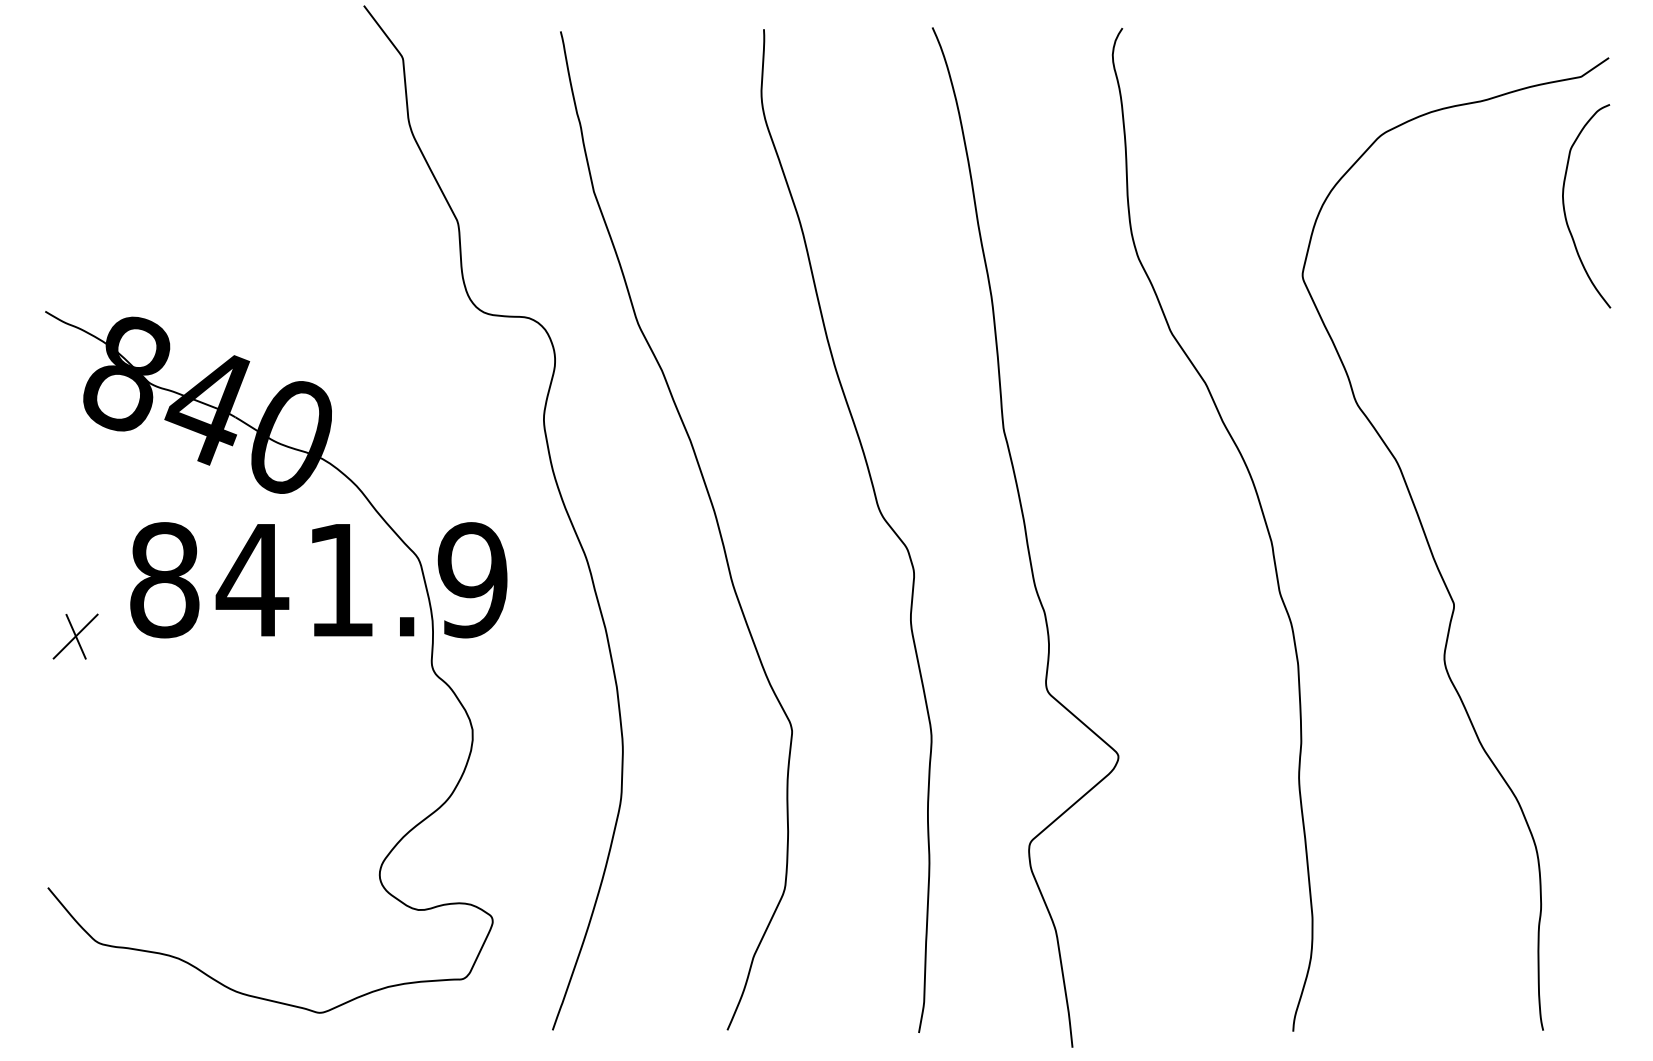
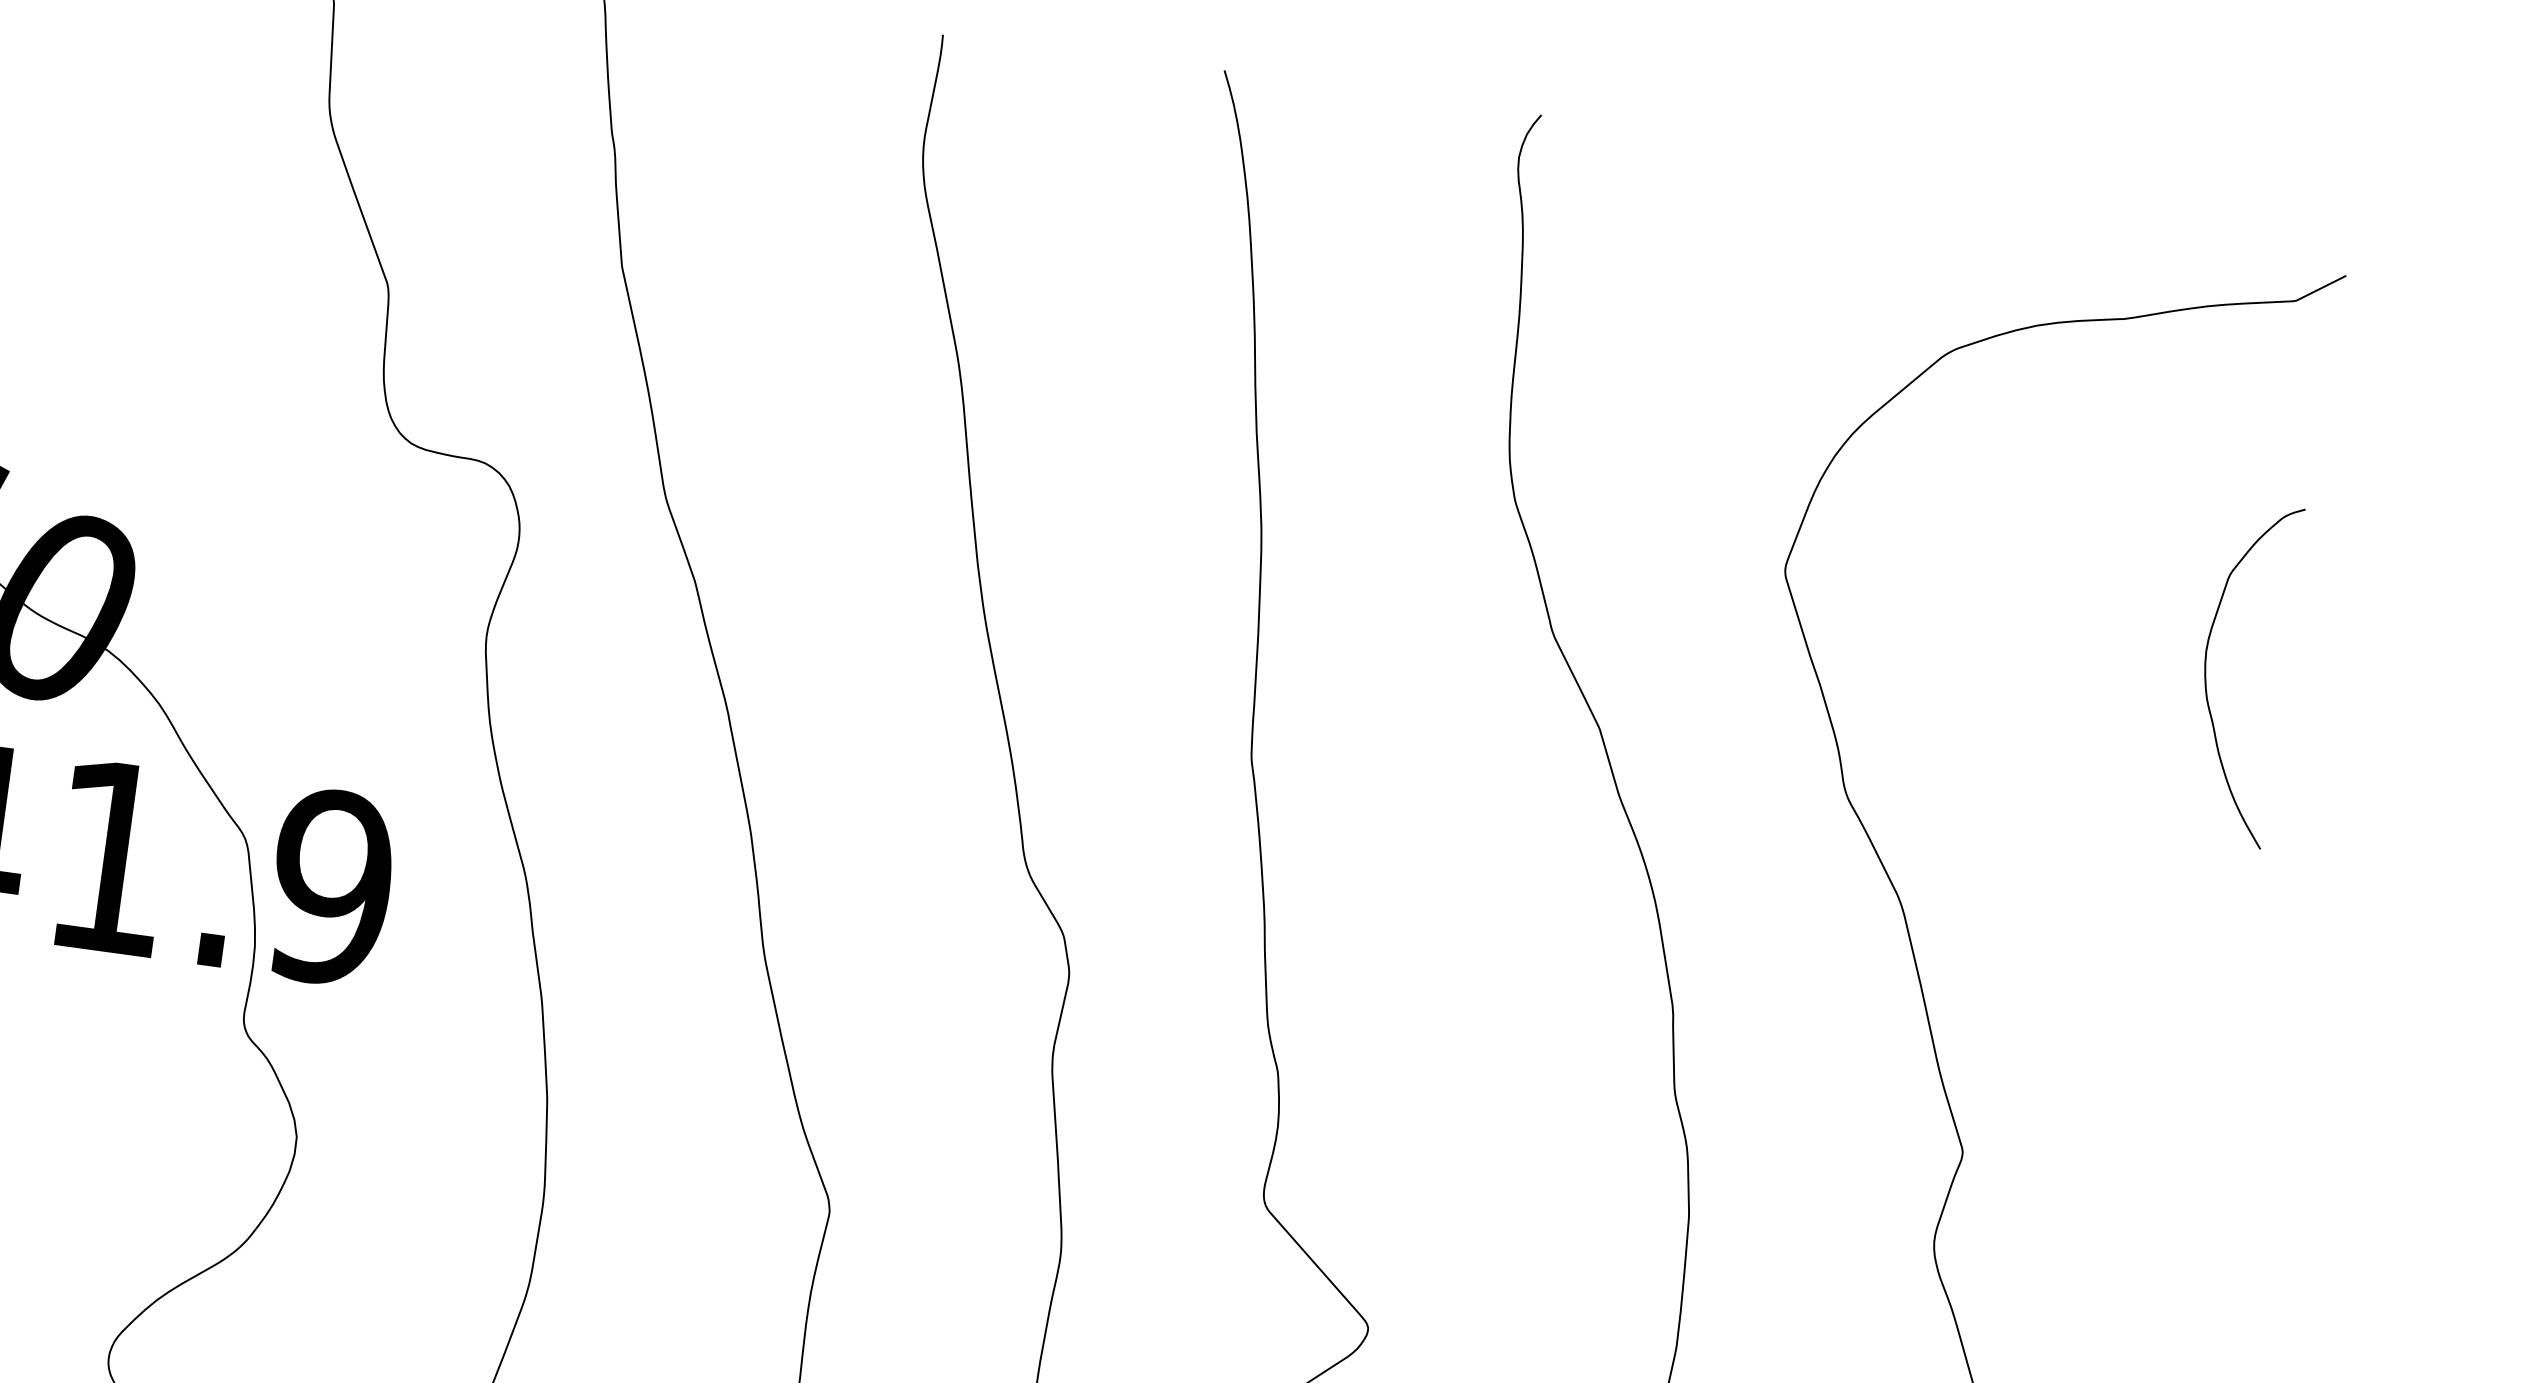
curve: (1565, 210) -> (2207, 675), moved

